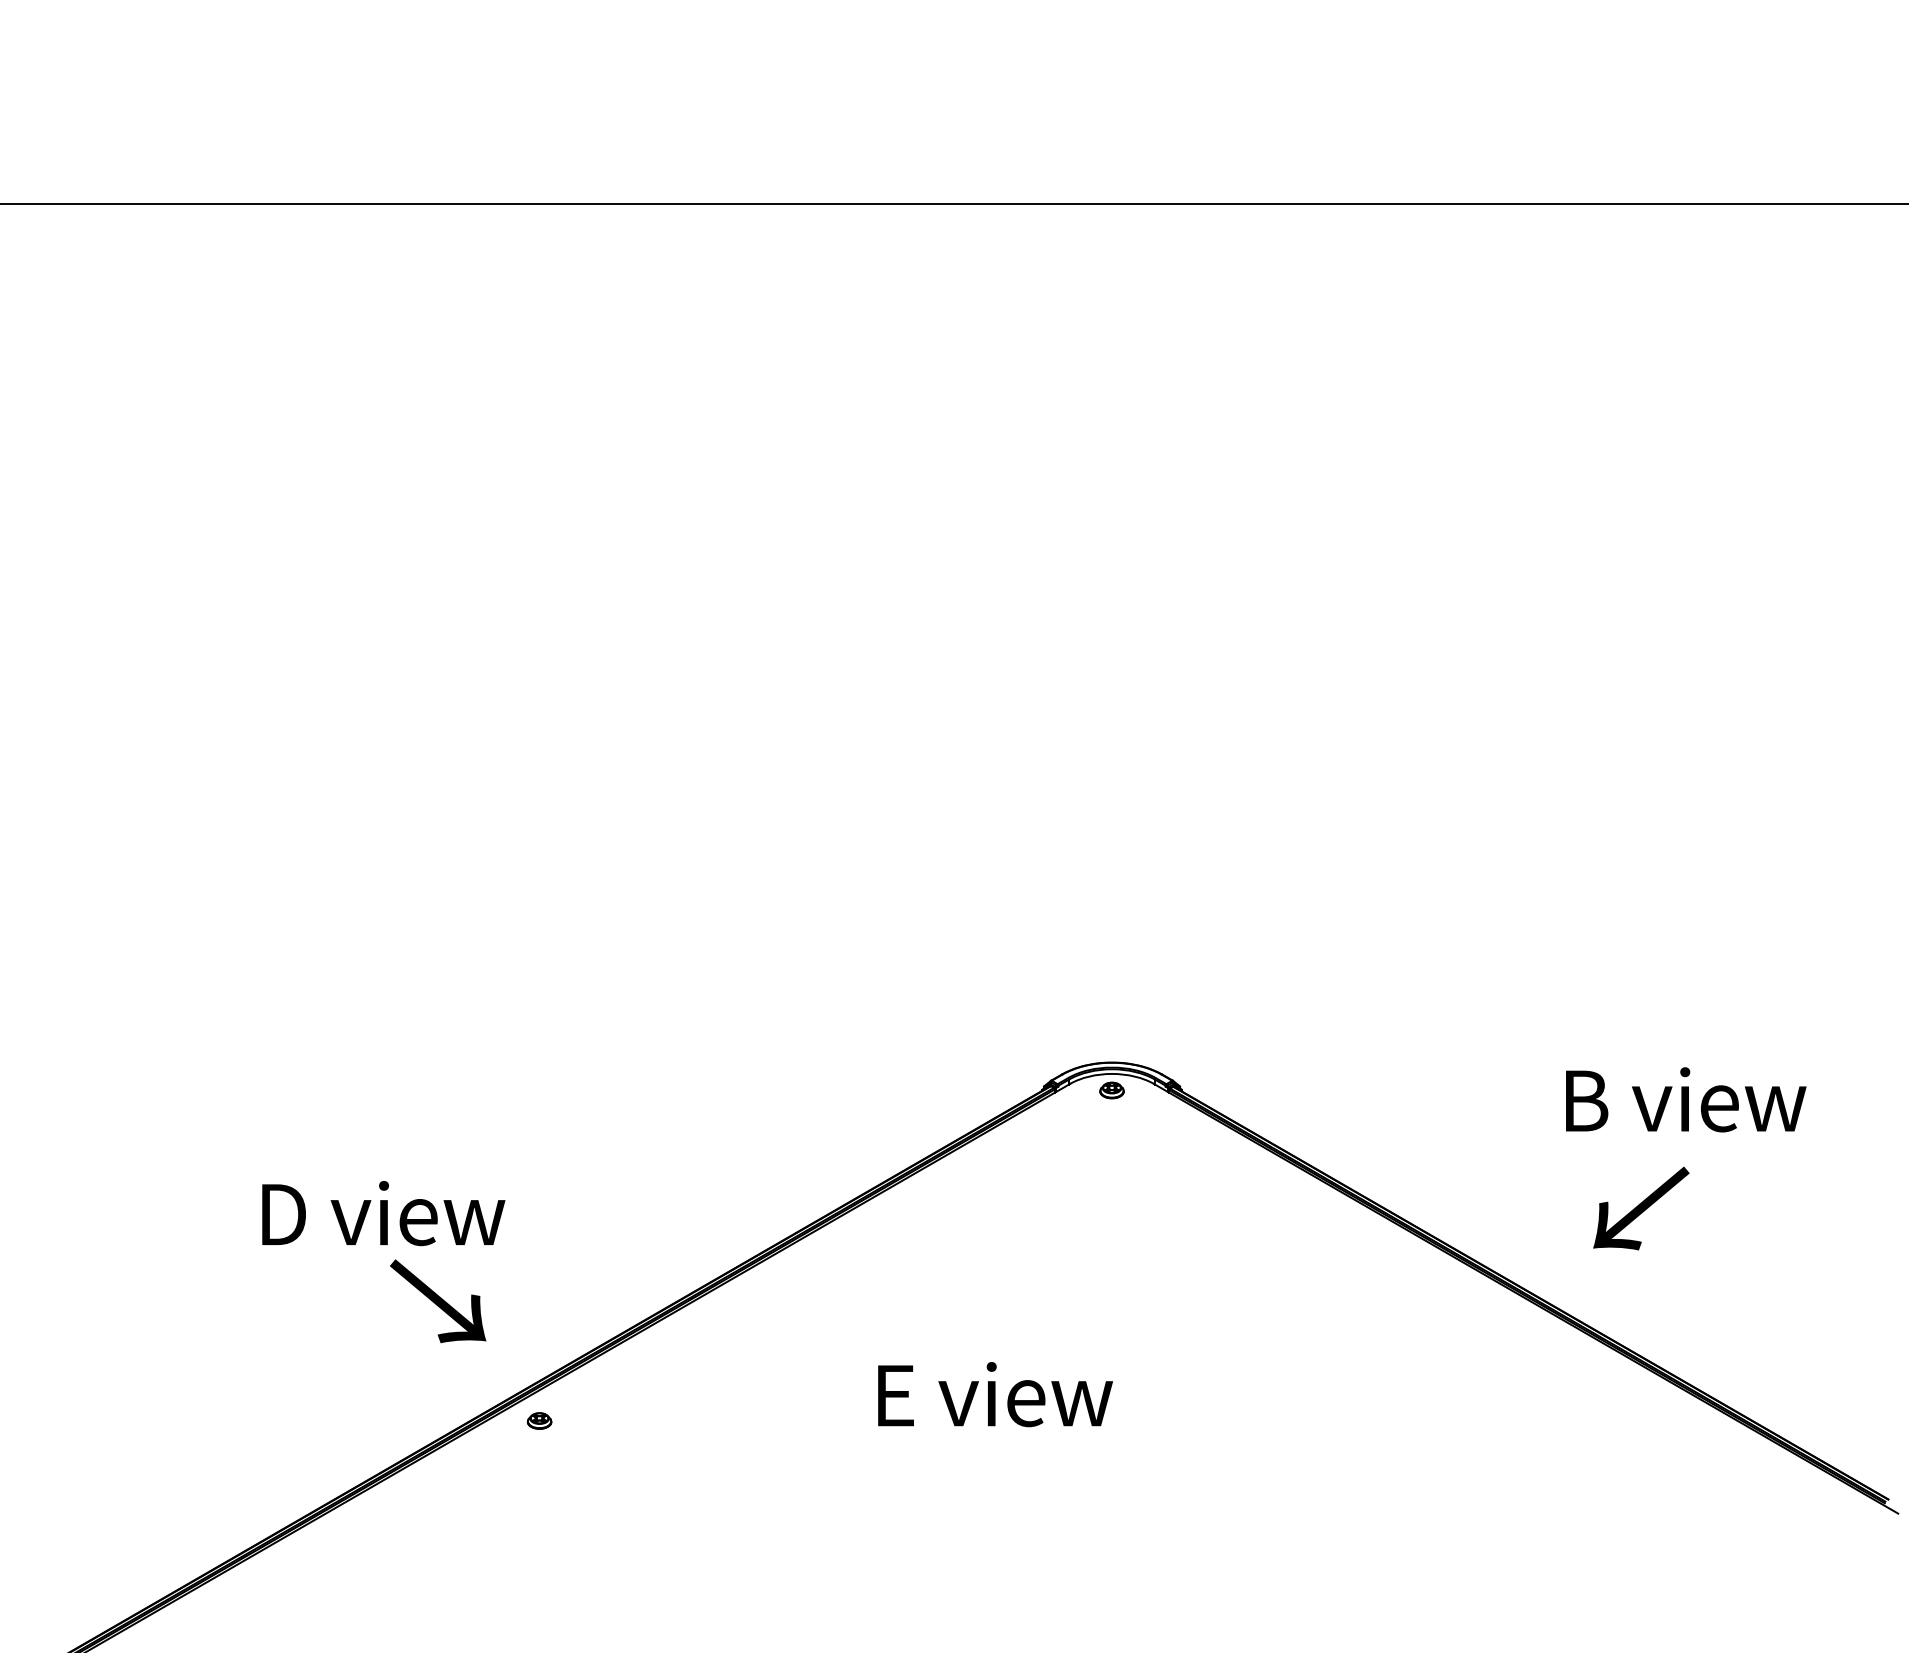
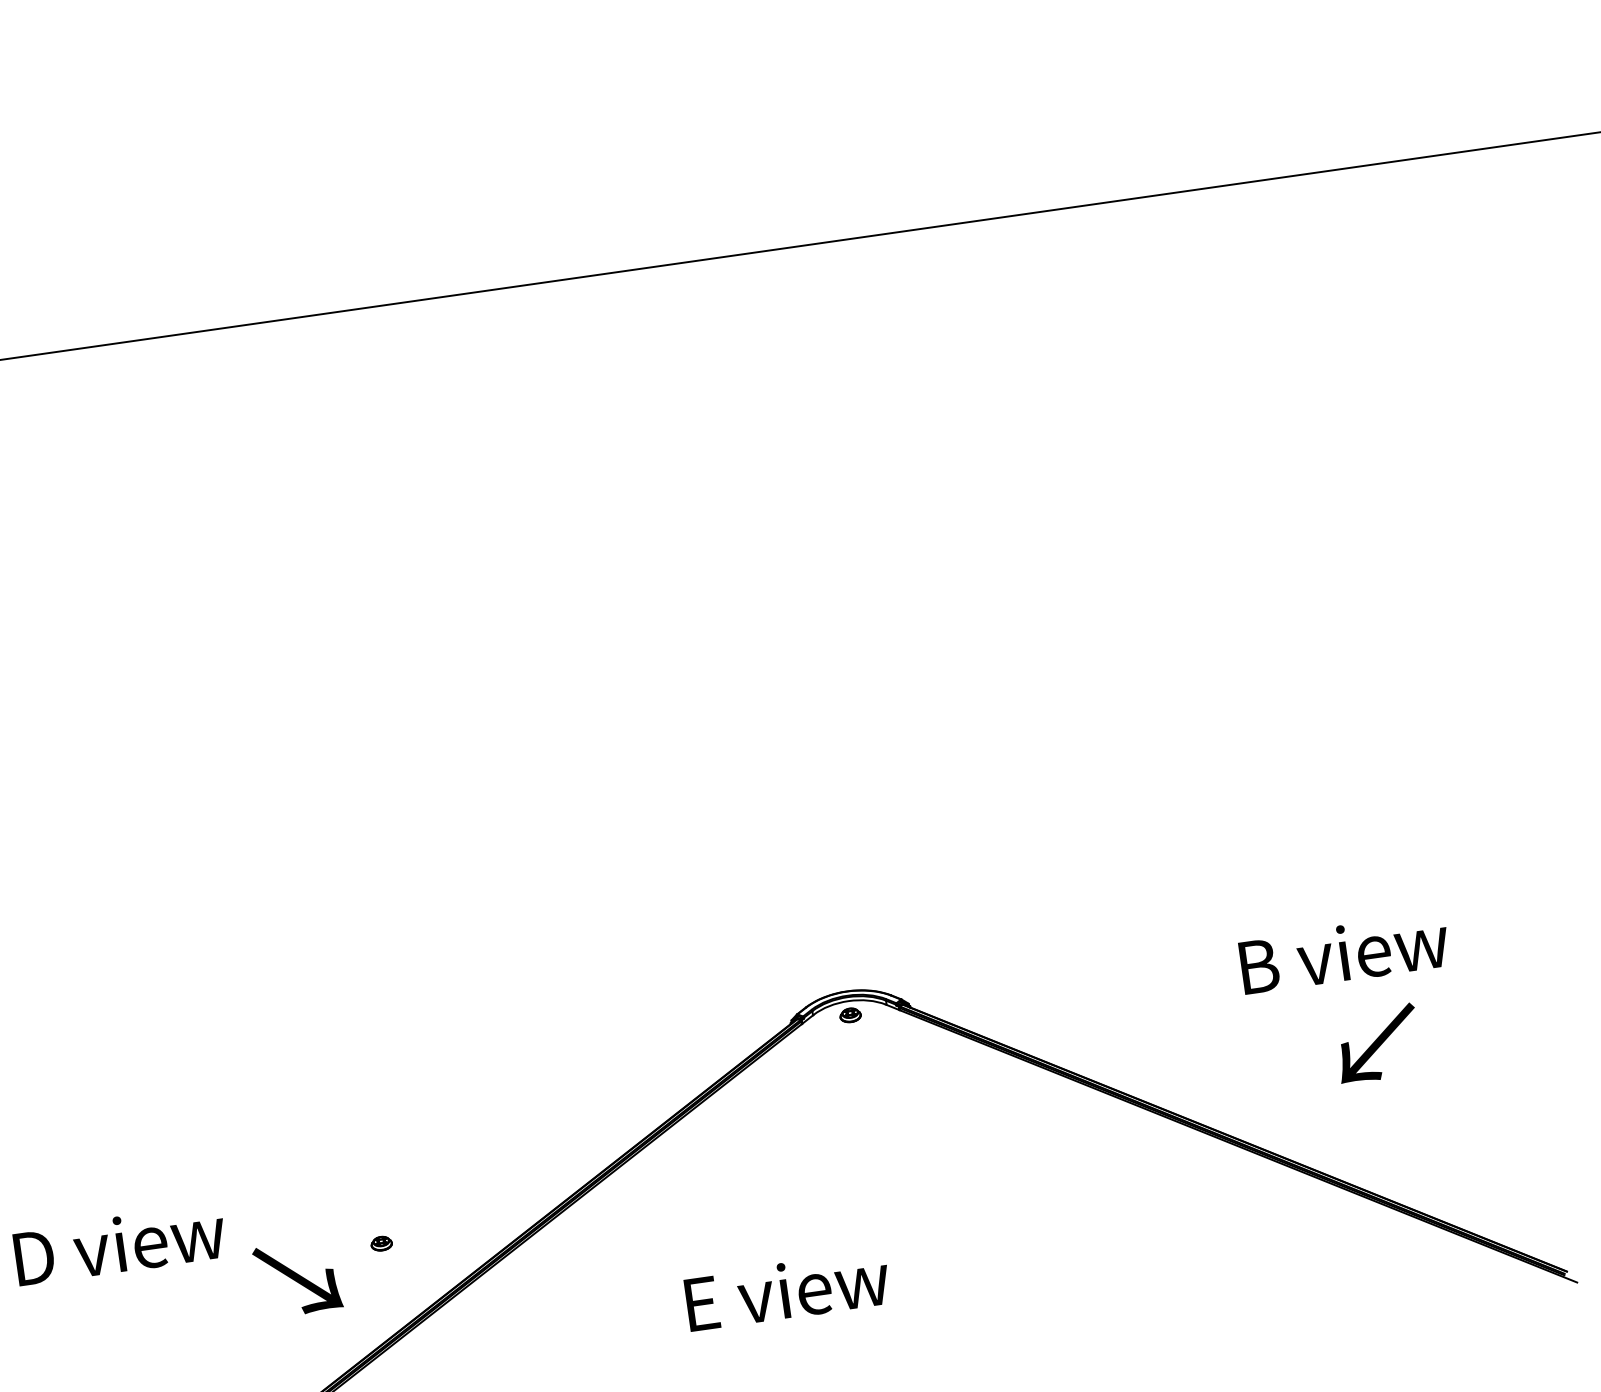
text: (1641, 1208) -> (1377, 1043), moved
text: (383, 1213) -> (119, 1244), moved
part: (539, 1420) -> (381, 1243), moved

